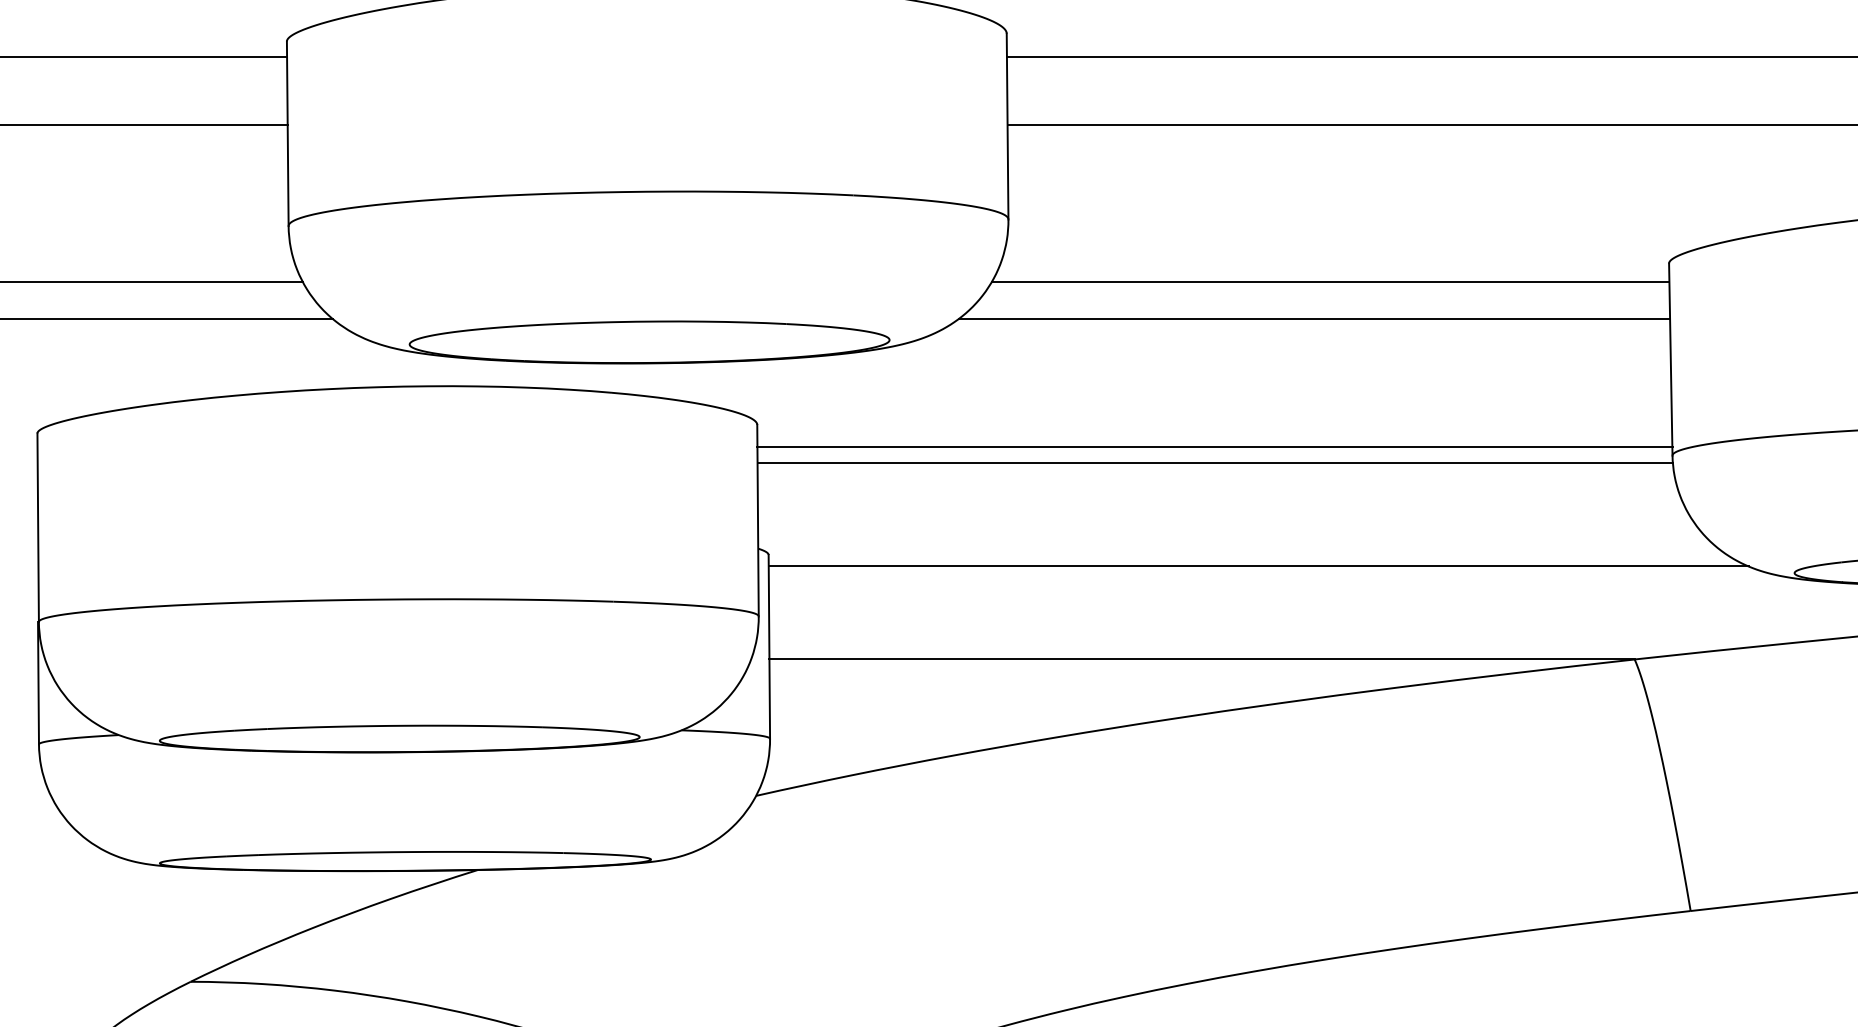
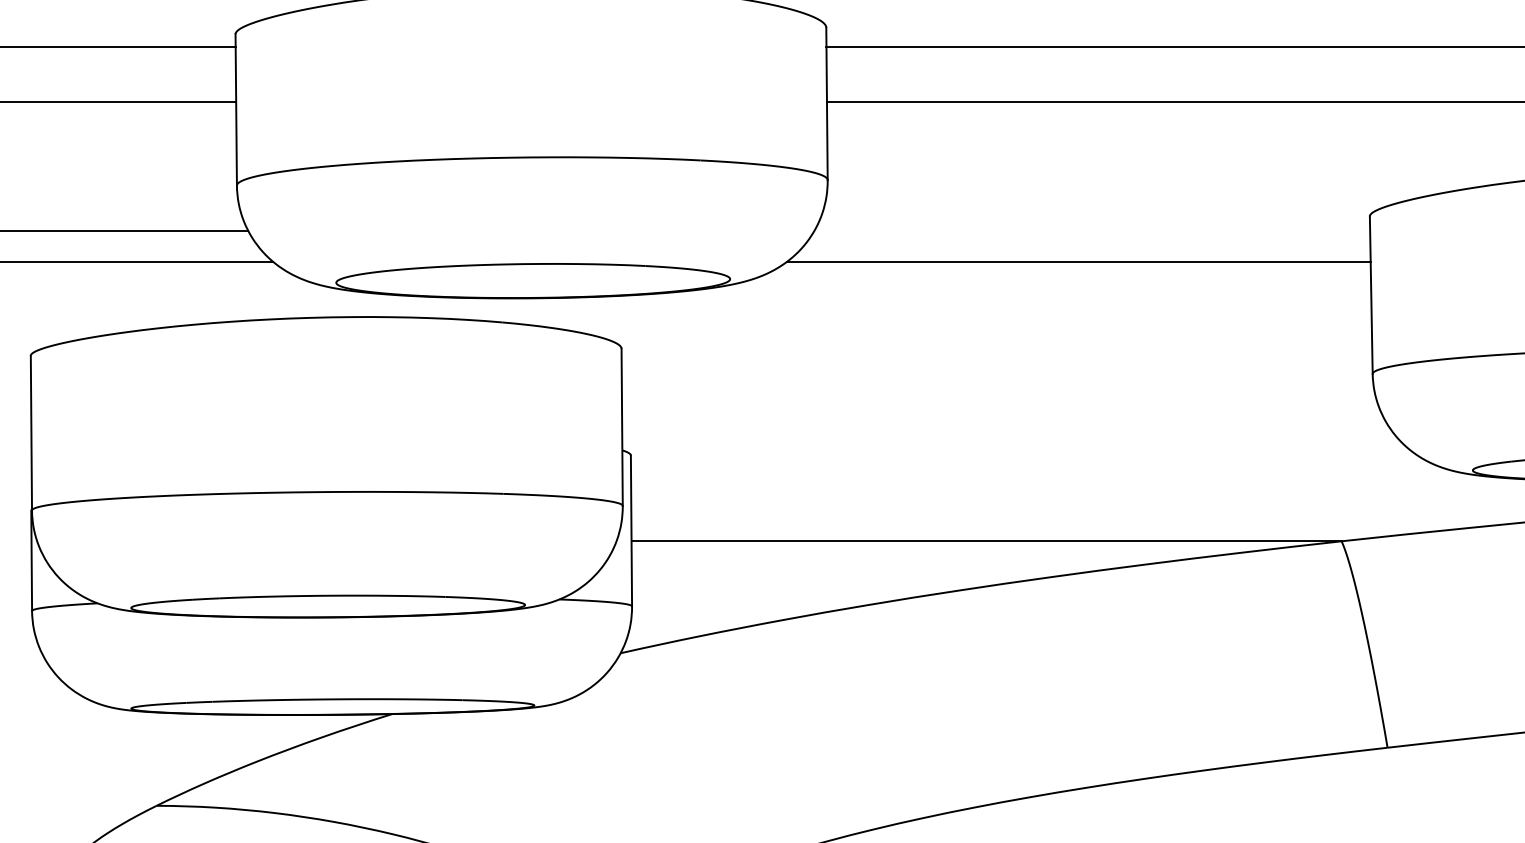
line: (1331, 281) -> (1092, 231), removed
line: (1214, 446) -> (996, 366), removed
line: (1214, 463) -> (996, 380), removed
line: (1257, 565) -> (1032, 464), removed

